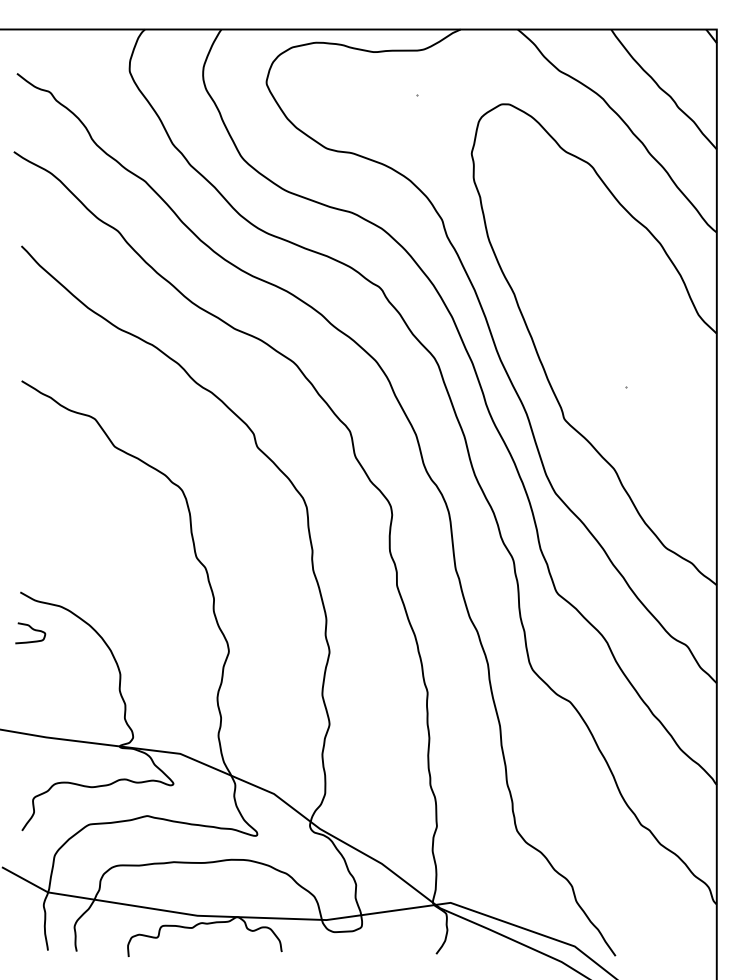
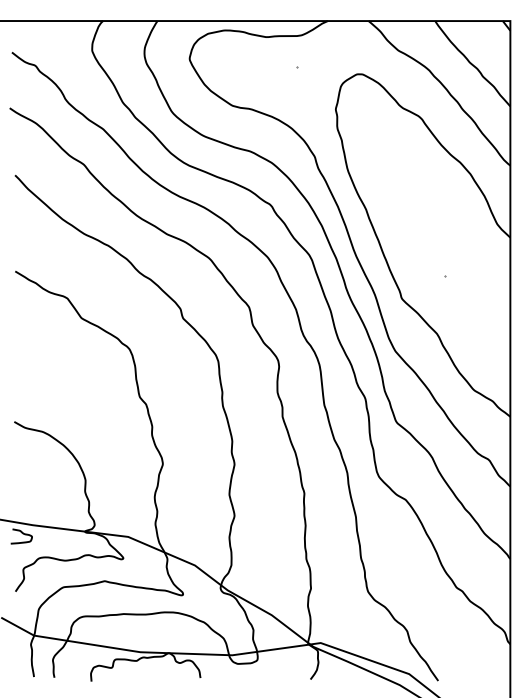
curve: (31, 629) -> (22, 533), moved

